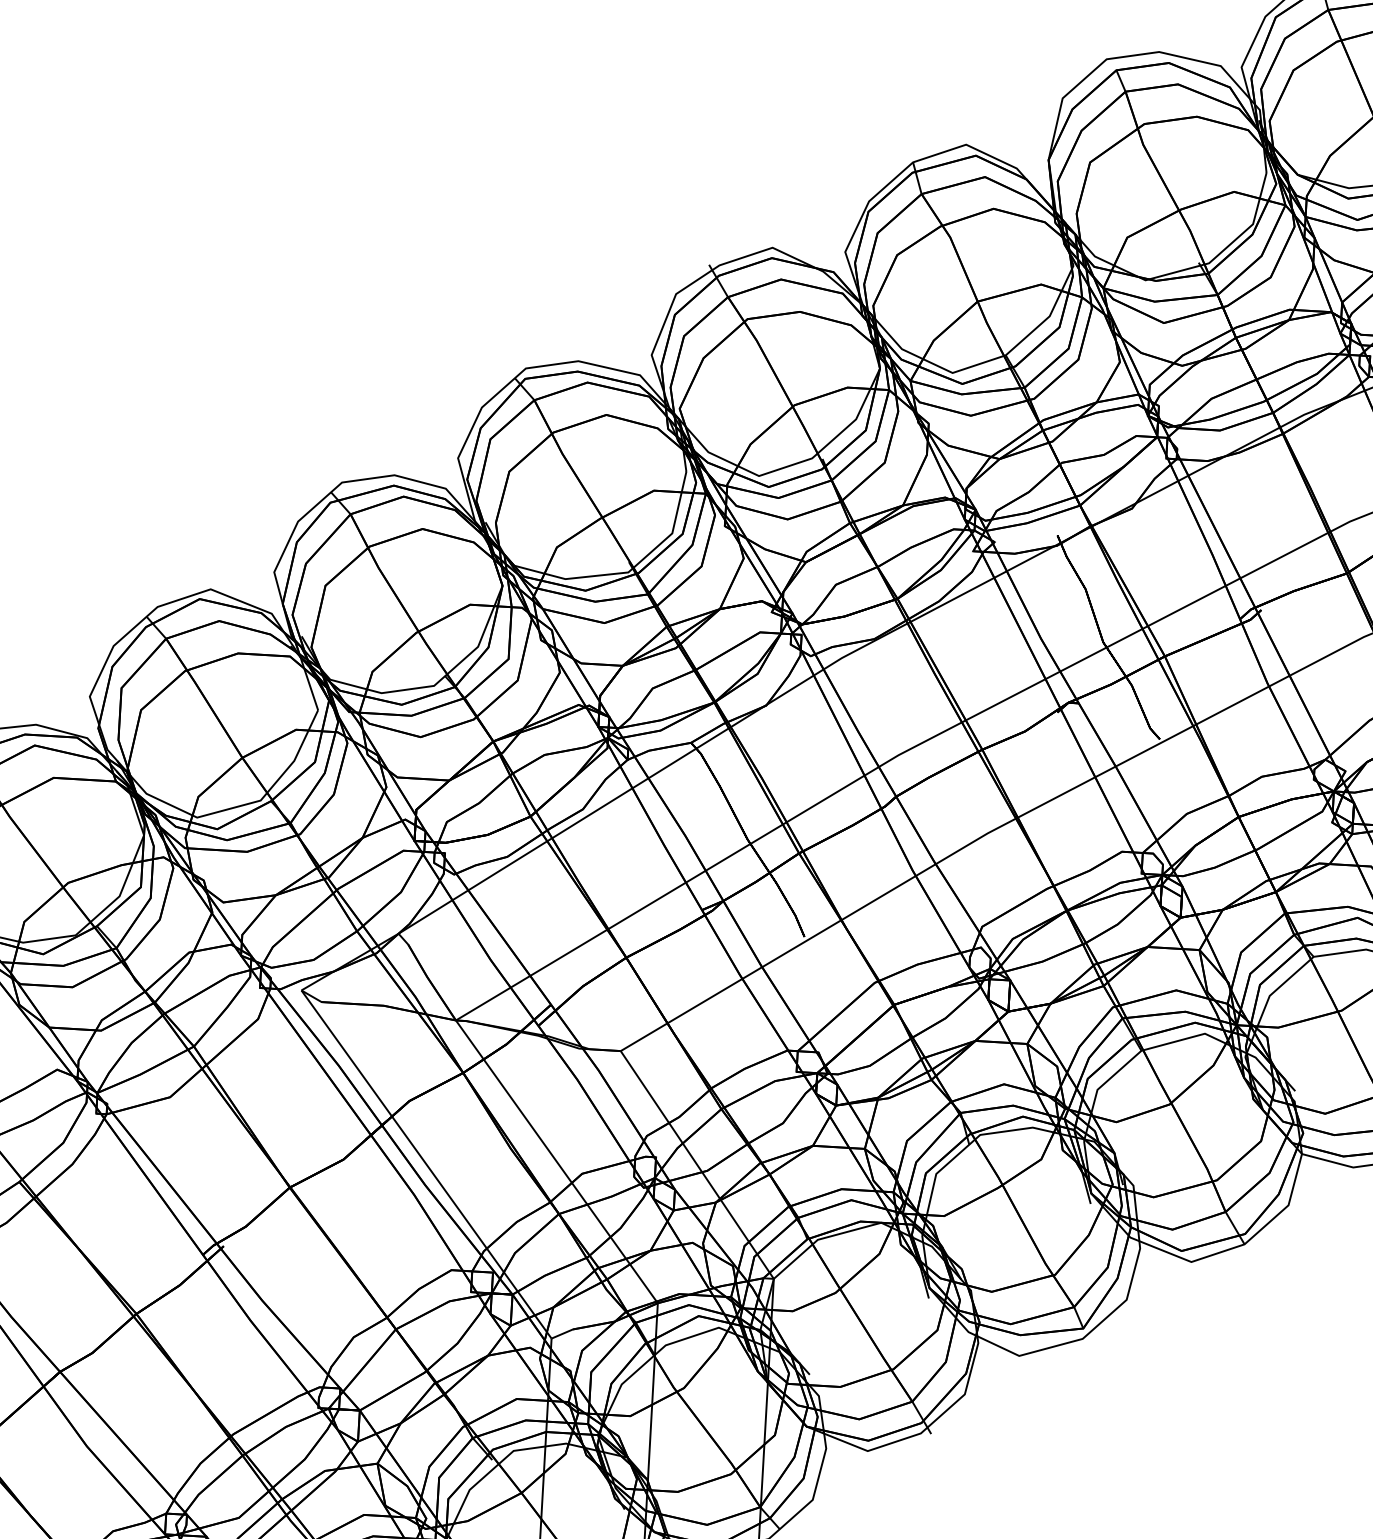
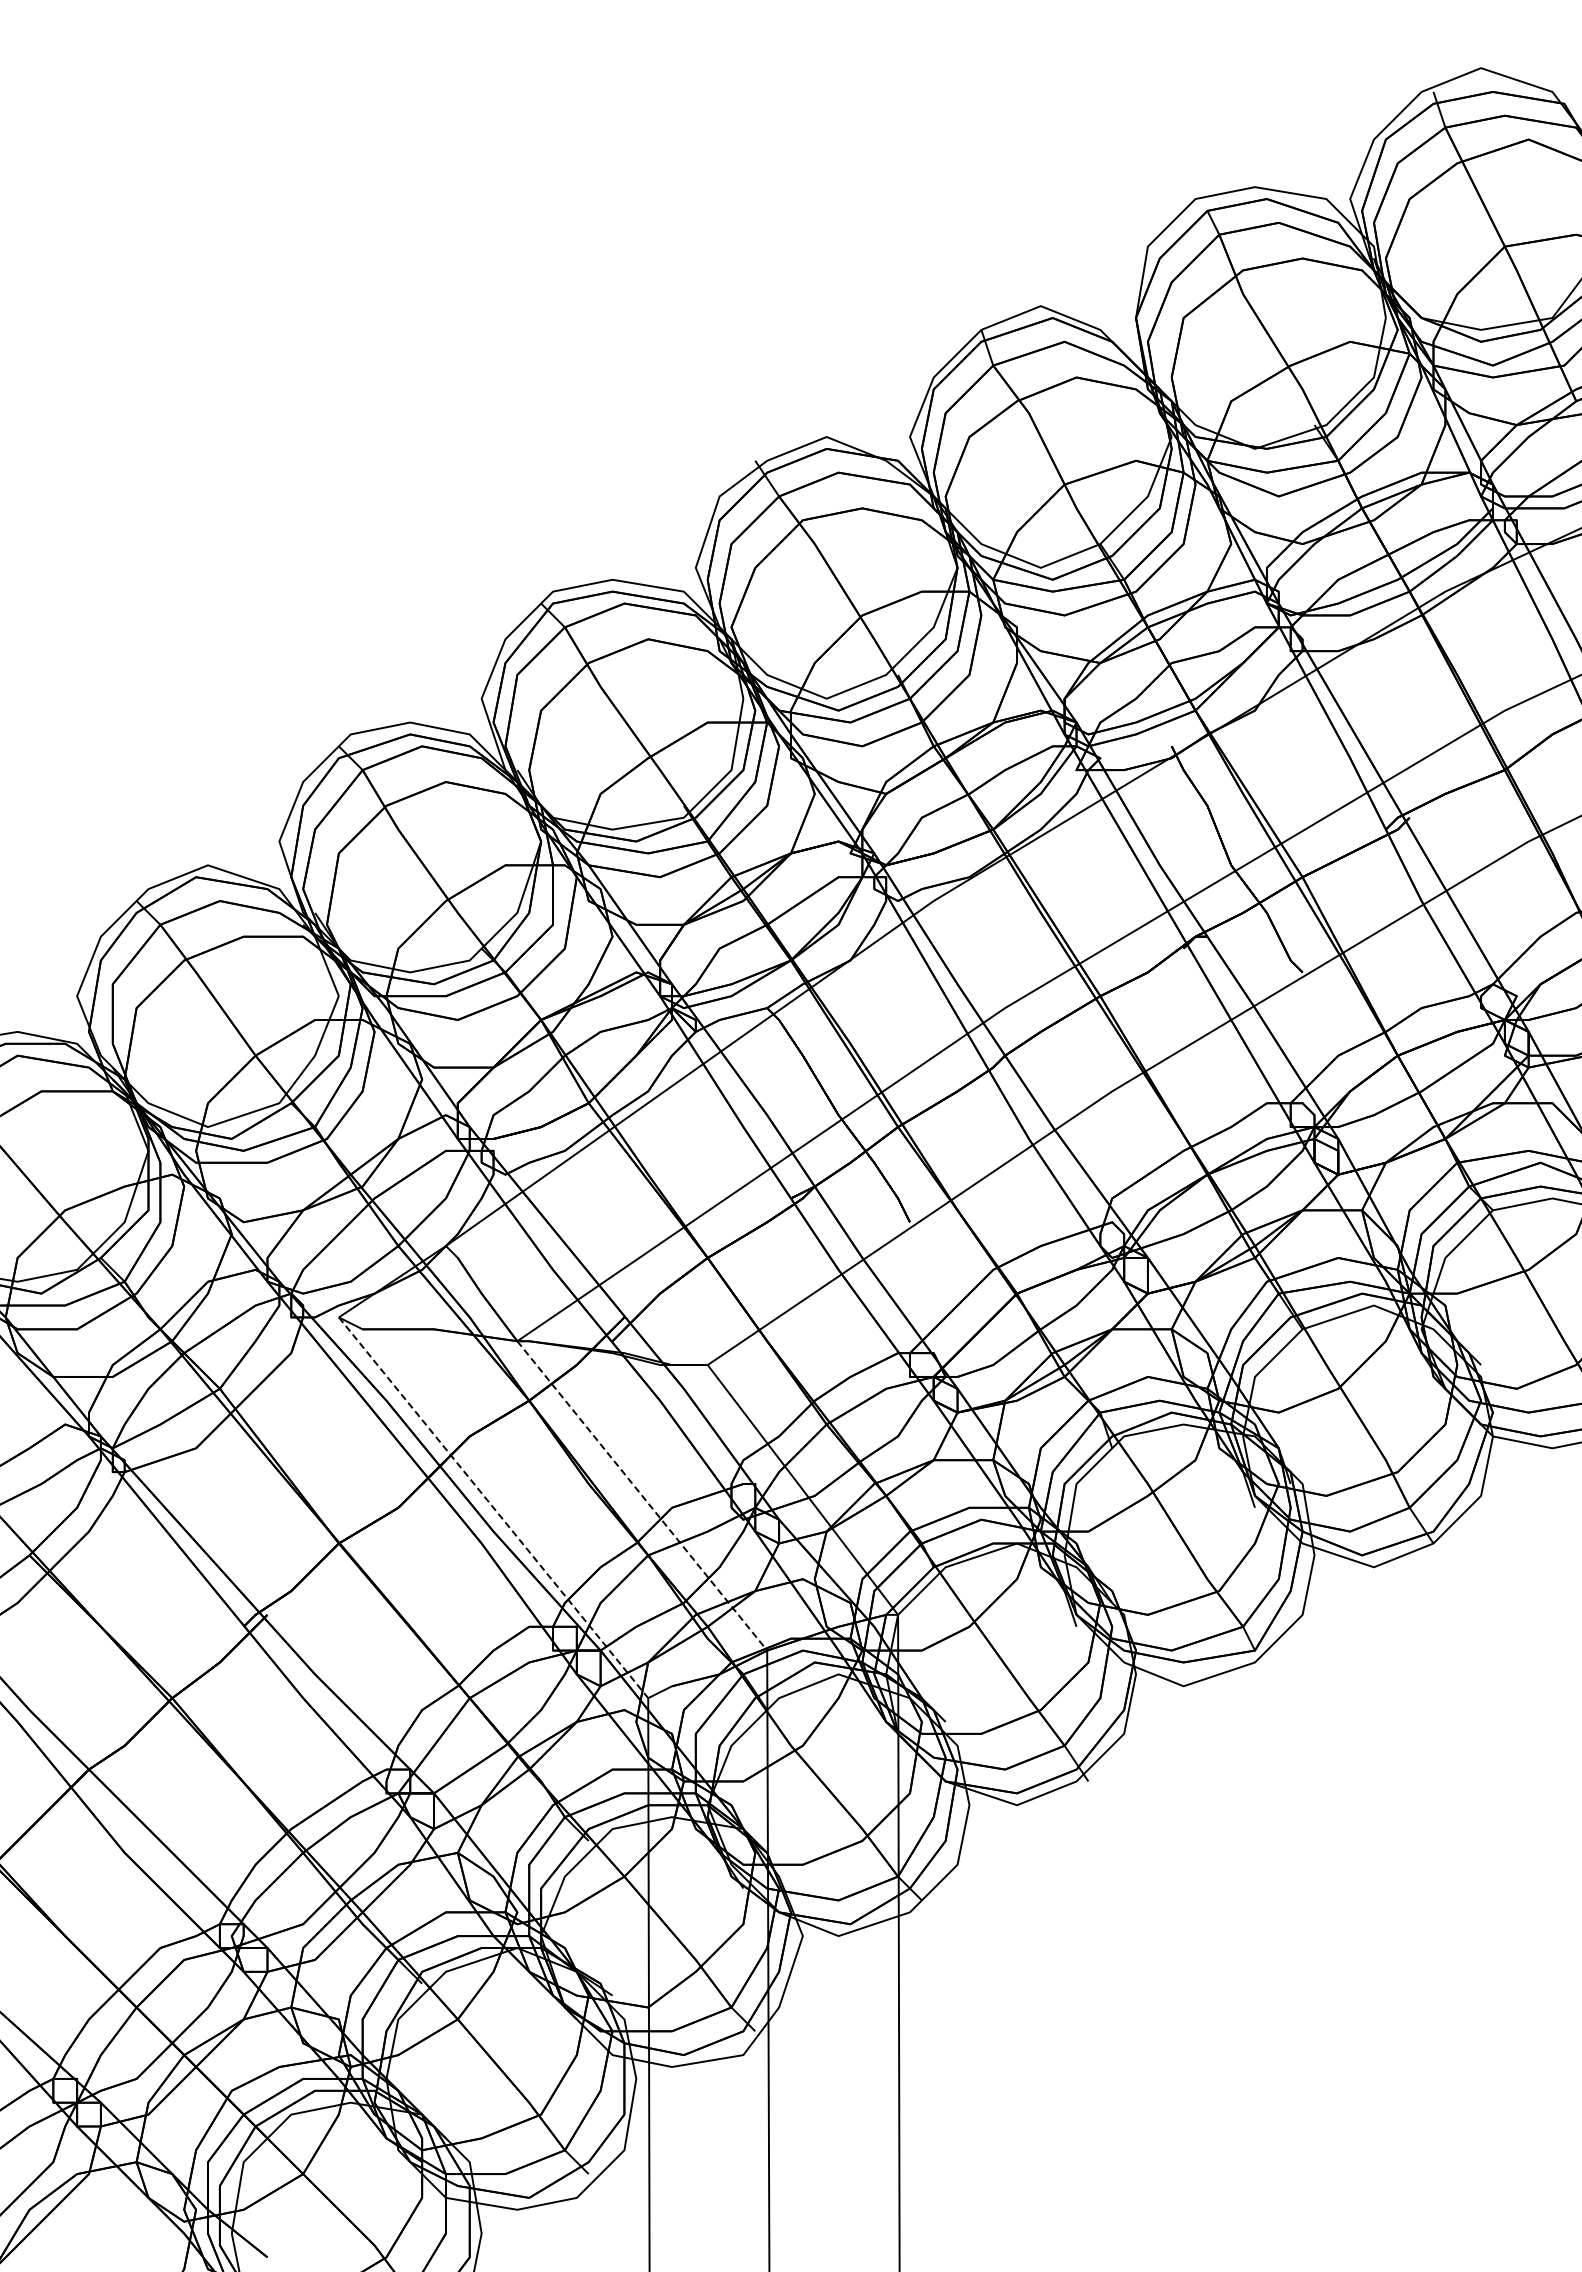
line: (557, 1161) -> (642, 1495), solid -> dashed
line: (426, 1165) -> (493, 1508), solid -> dashed

